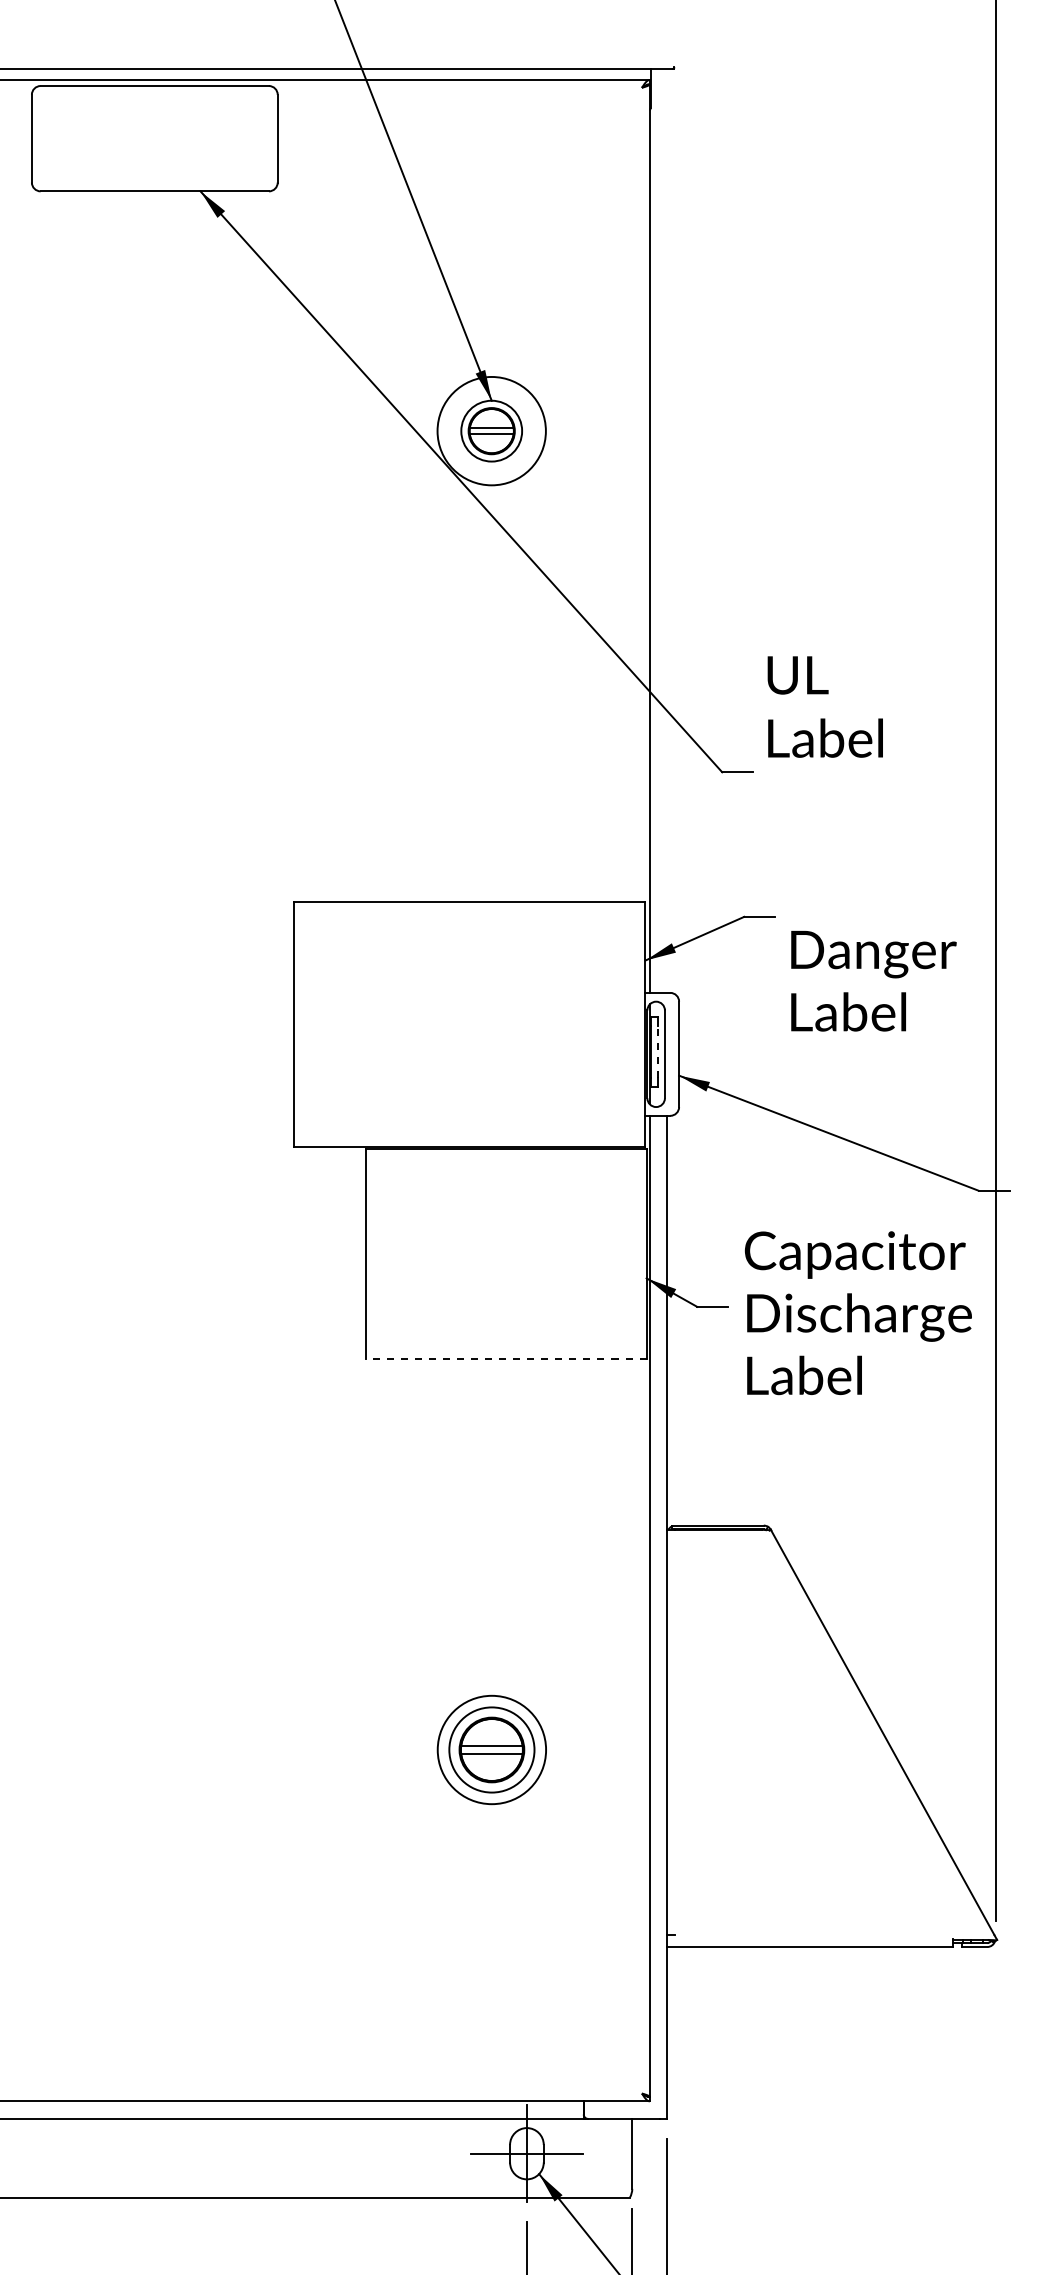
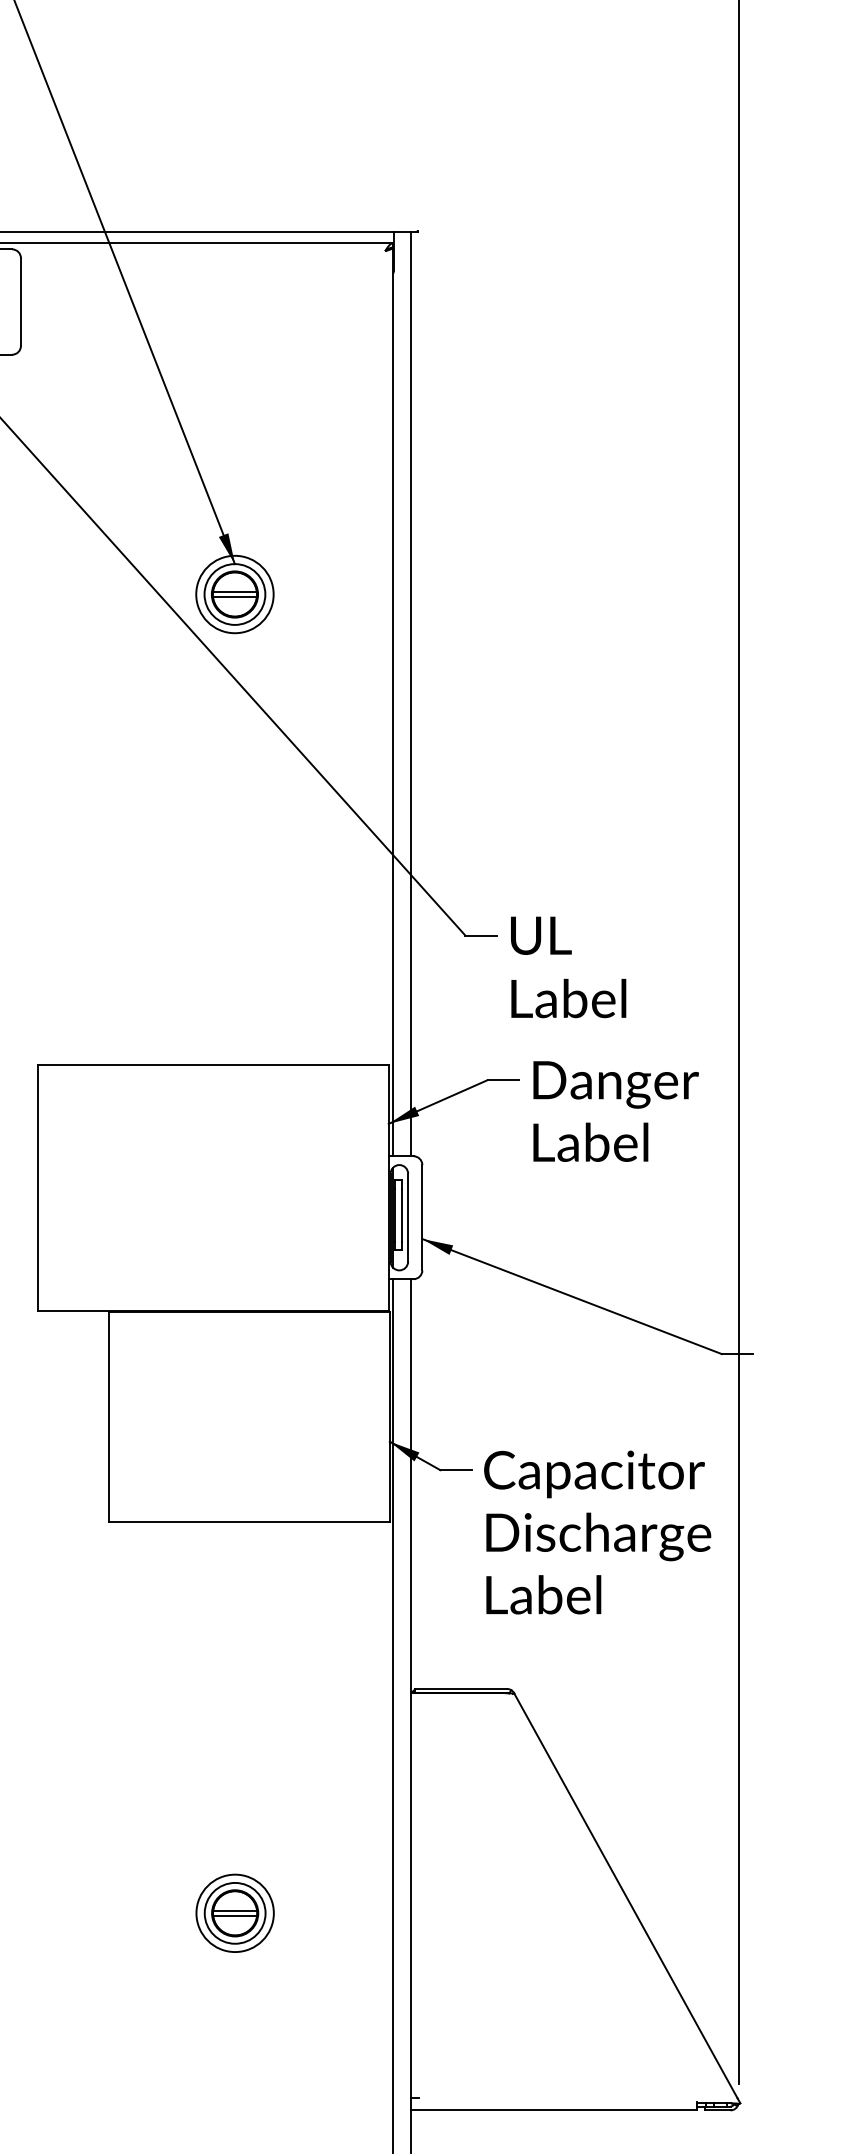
circle: (491, 430) -> (234, 593), size x0.71
line: (667, 530) -> (410, 693), added
text: (824, 706) -> (567, 966), moved
text: (873, 981) -> (615, 1111), moved
line: (658, 1051) -> (401, 1214), dashed -> solid
text: (857, 1313) -> (596, 1532), moved
line: (505, 1359) -> (248, 1522), dashed -> solid
part: (491, 1749) -> (234, 1912), size x0.71

